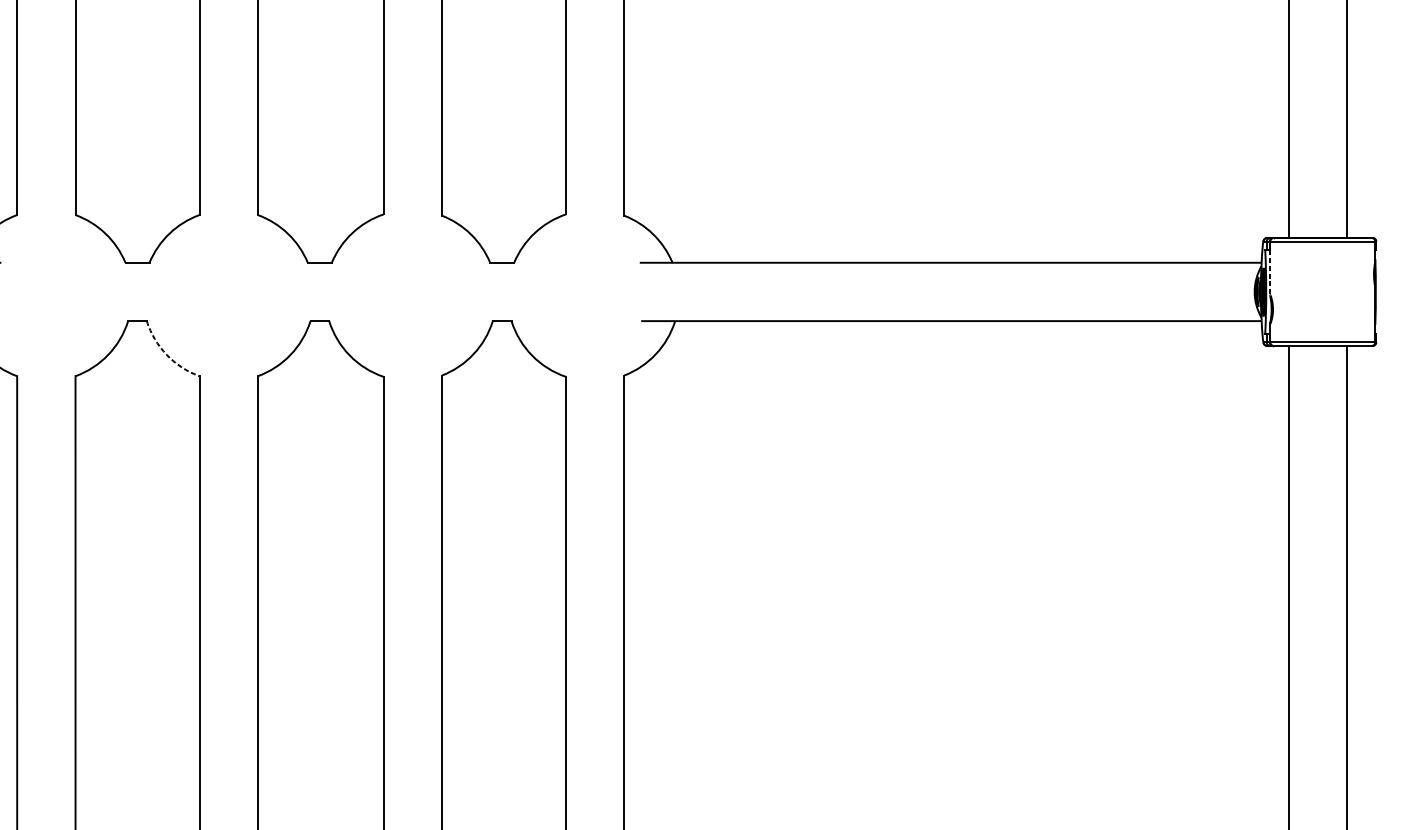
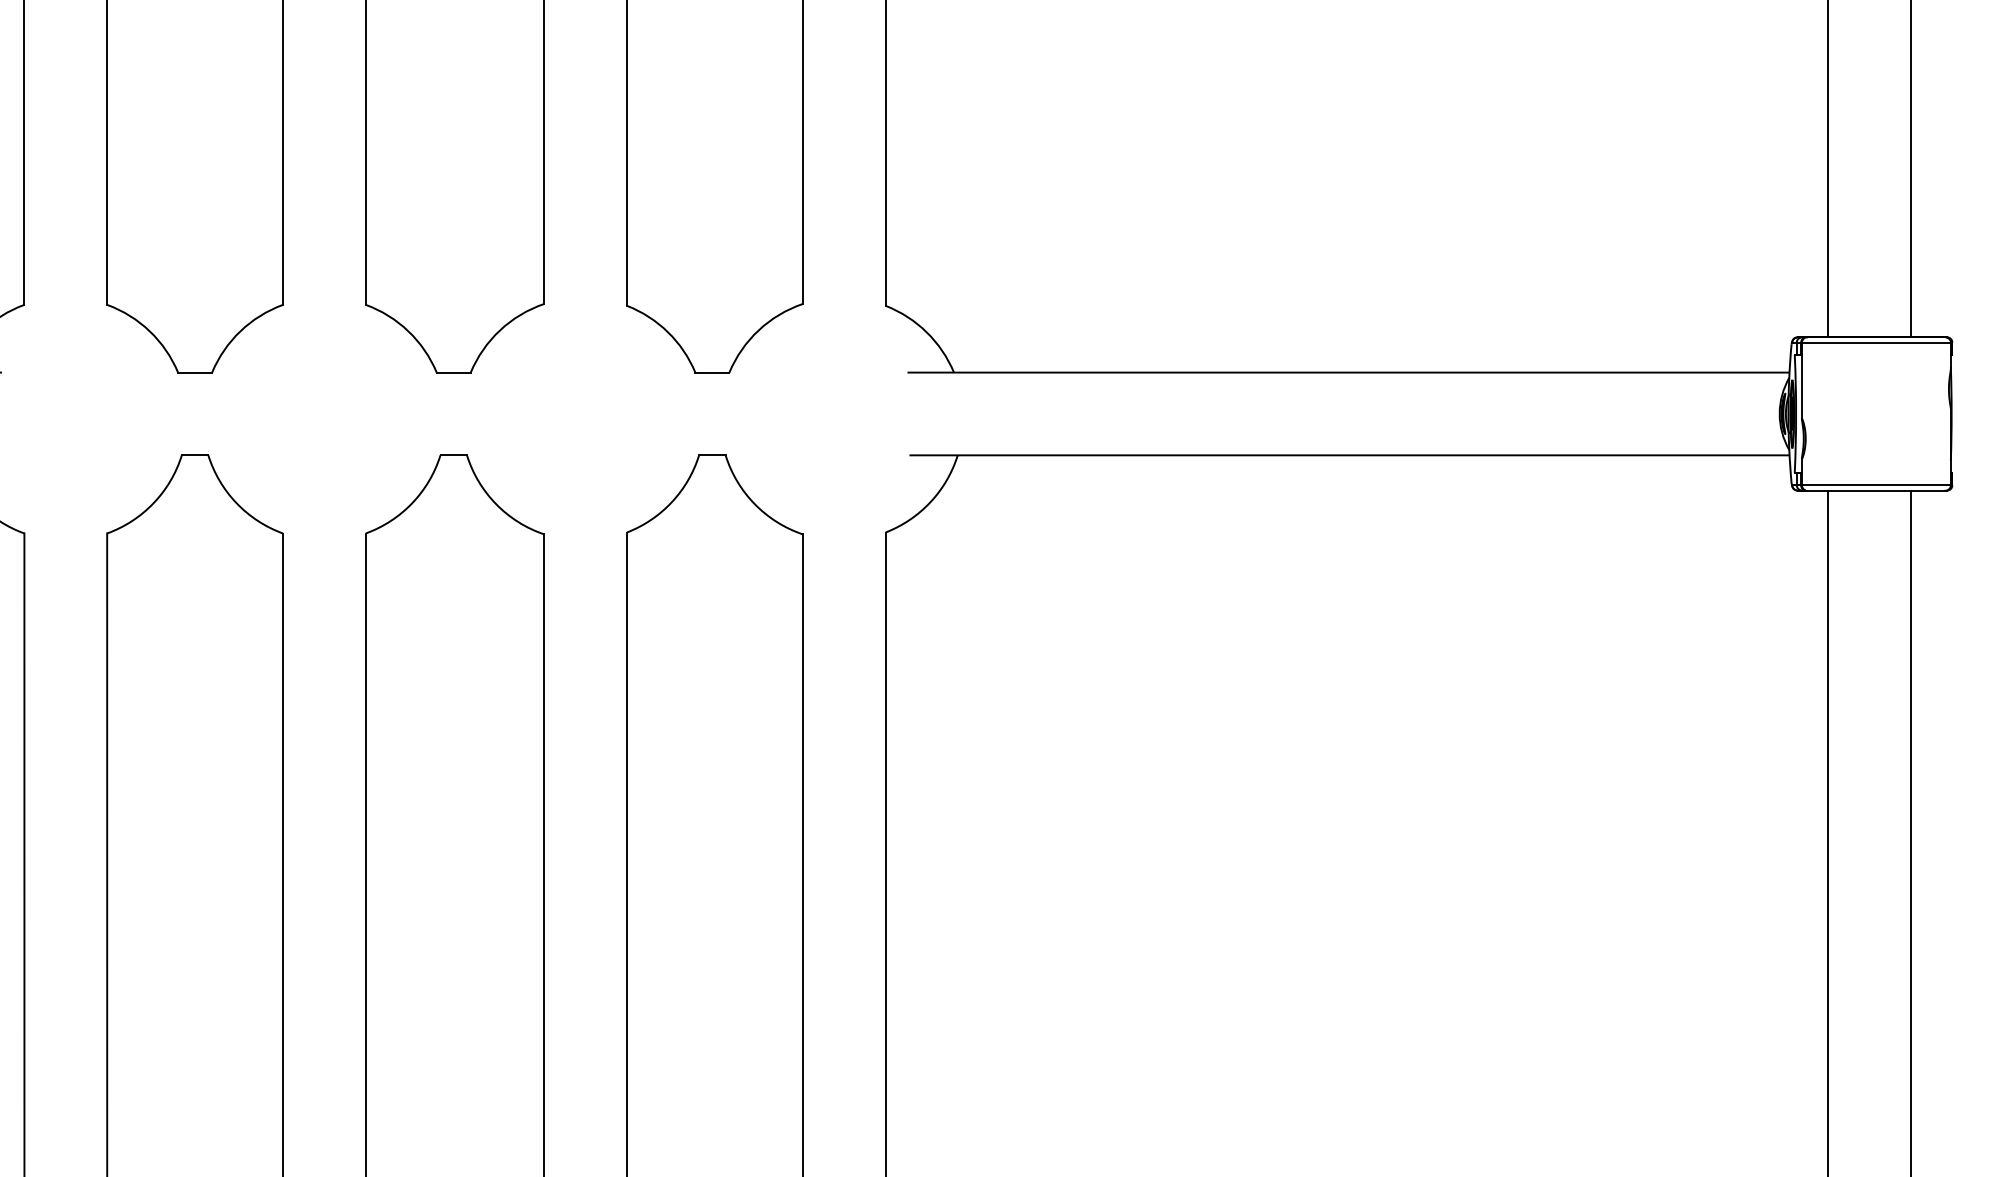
line: (1270, 272) -> (1801, 386), dashed -> solid
arc: (166, 355) -> (236, 503), dashed -> solid

